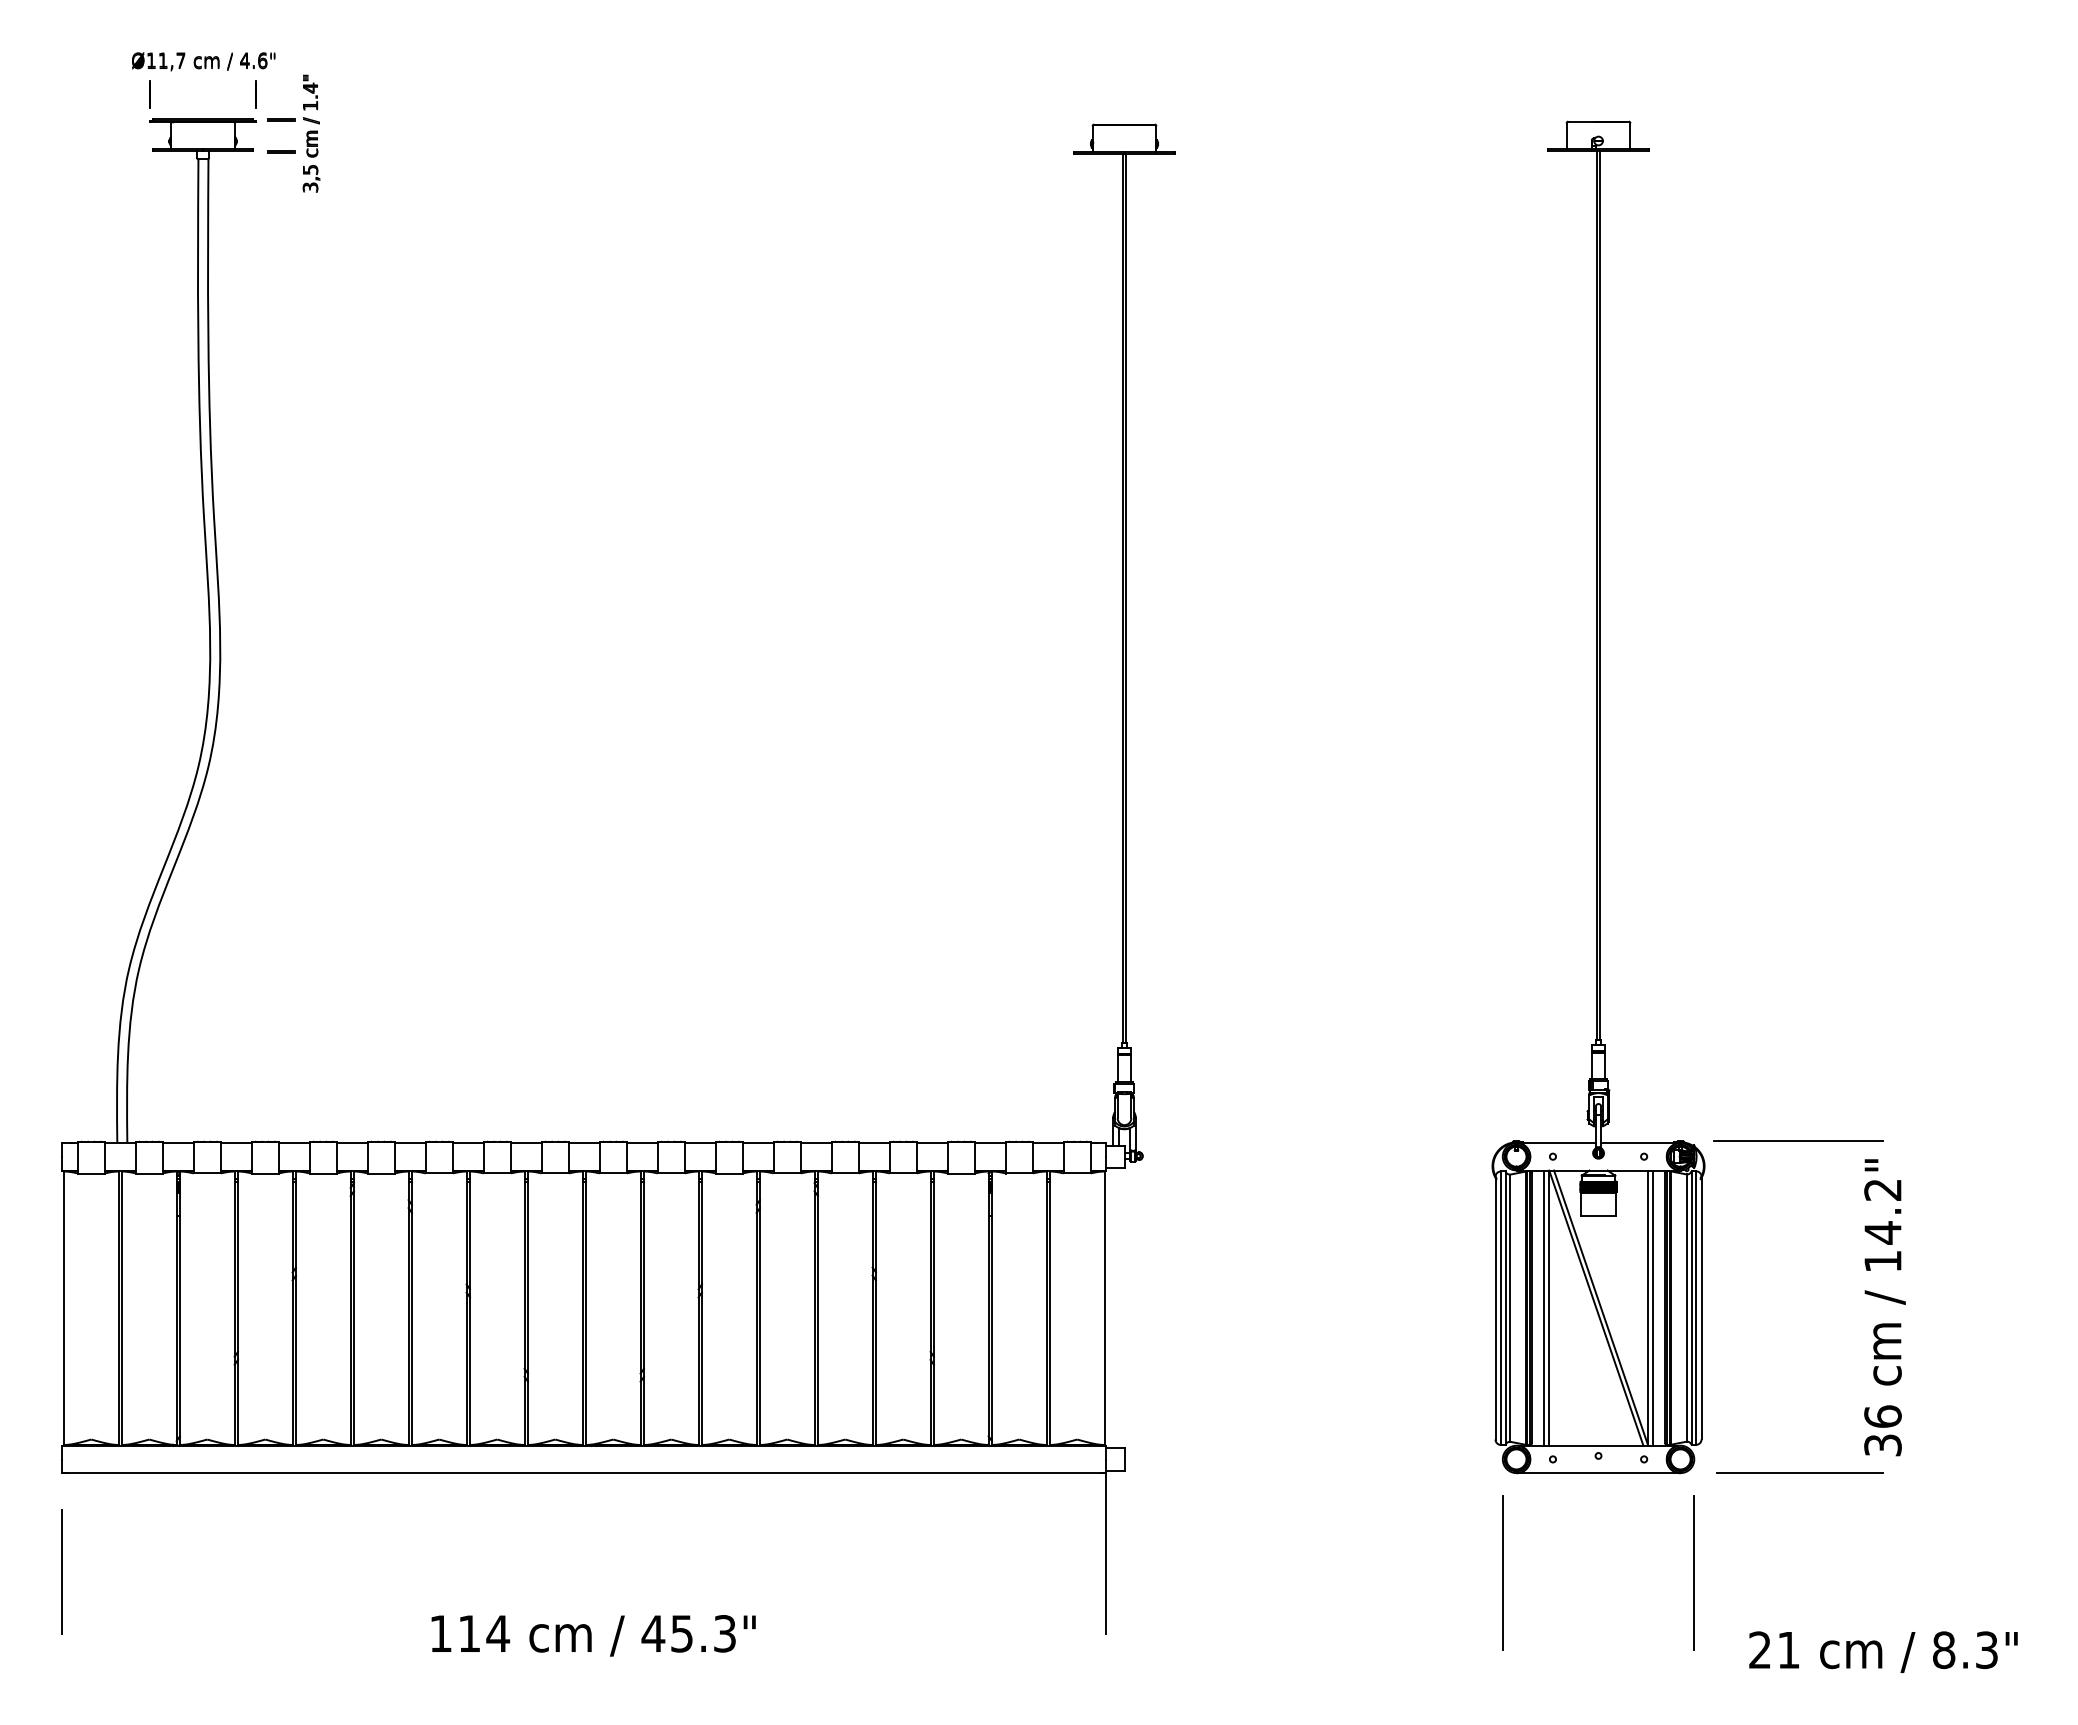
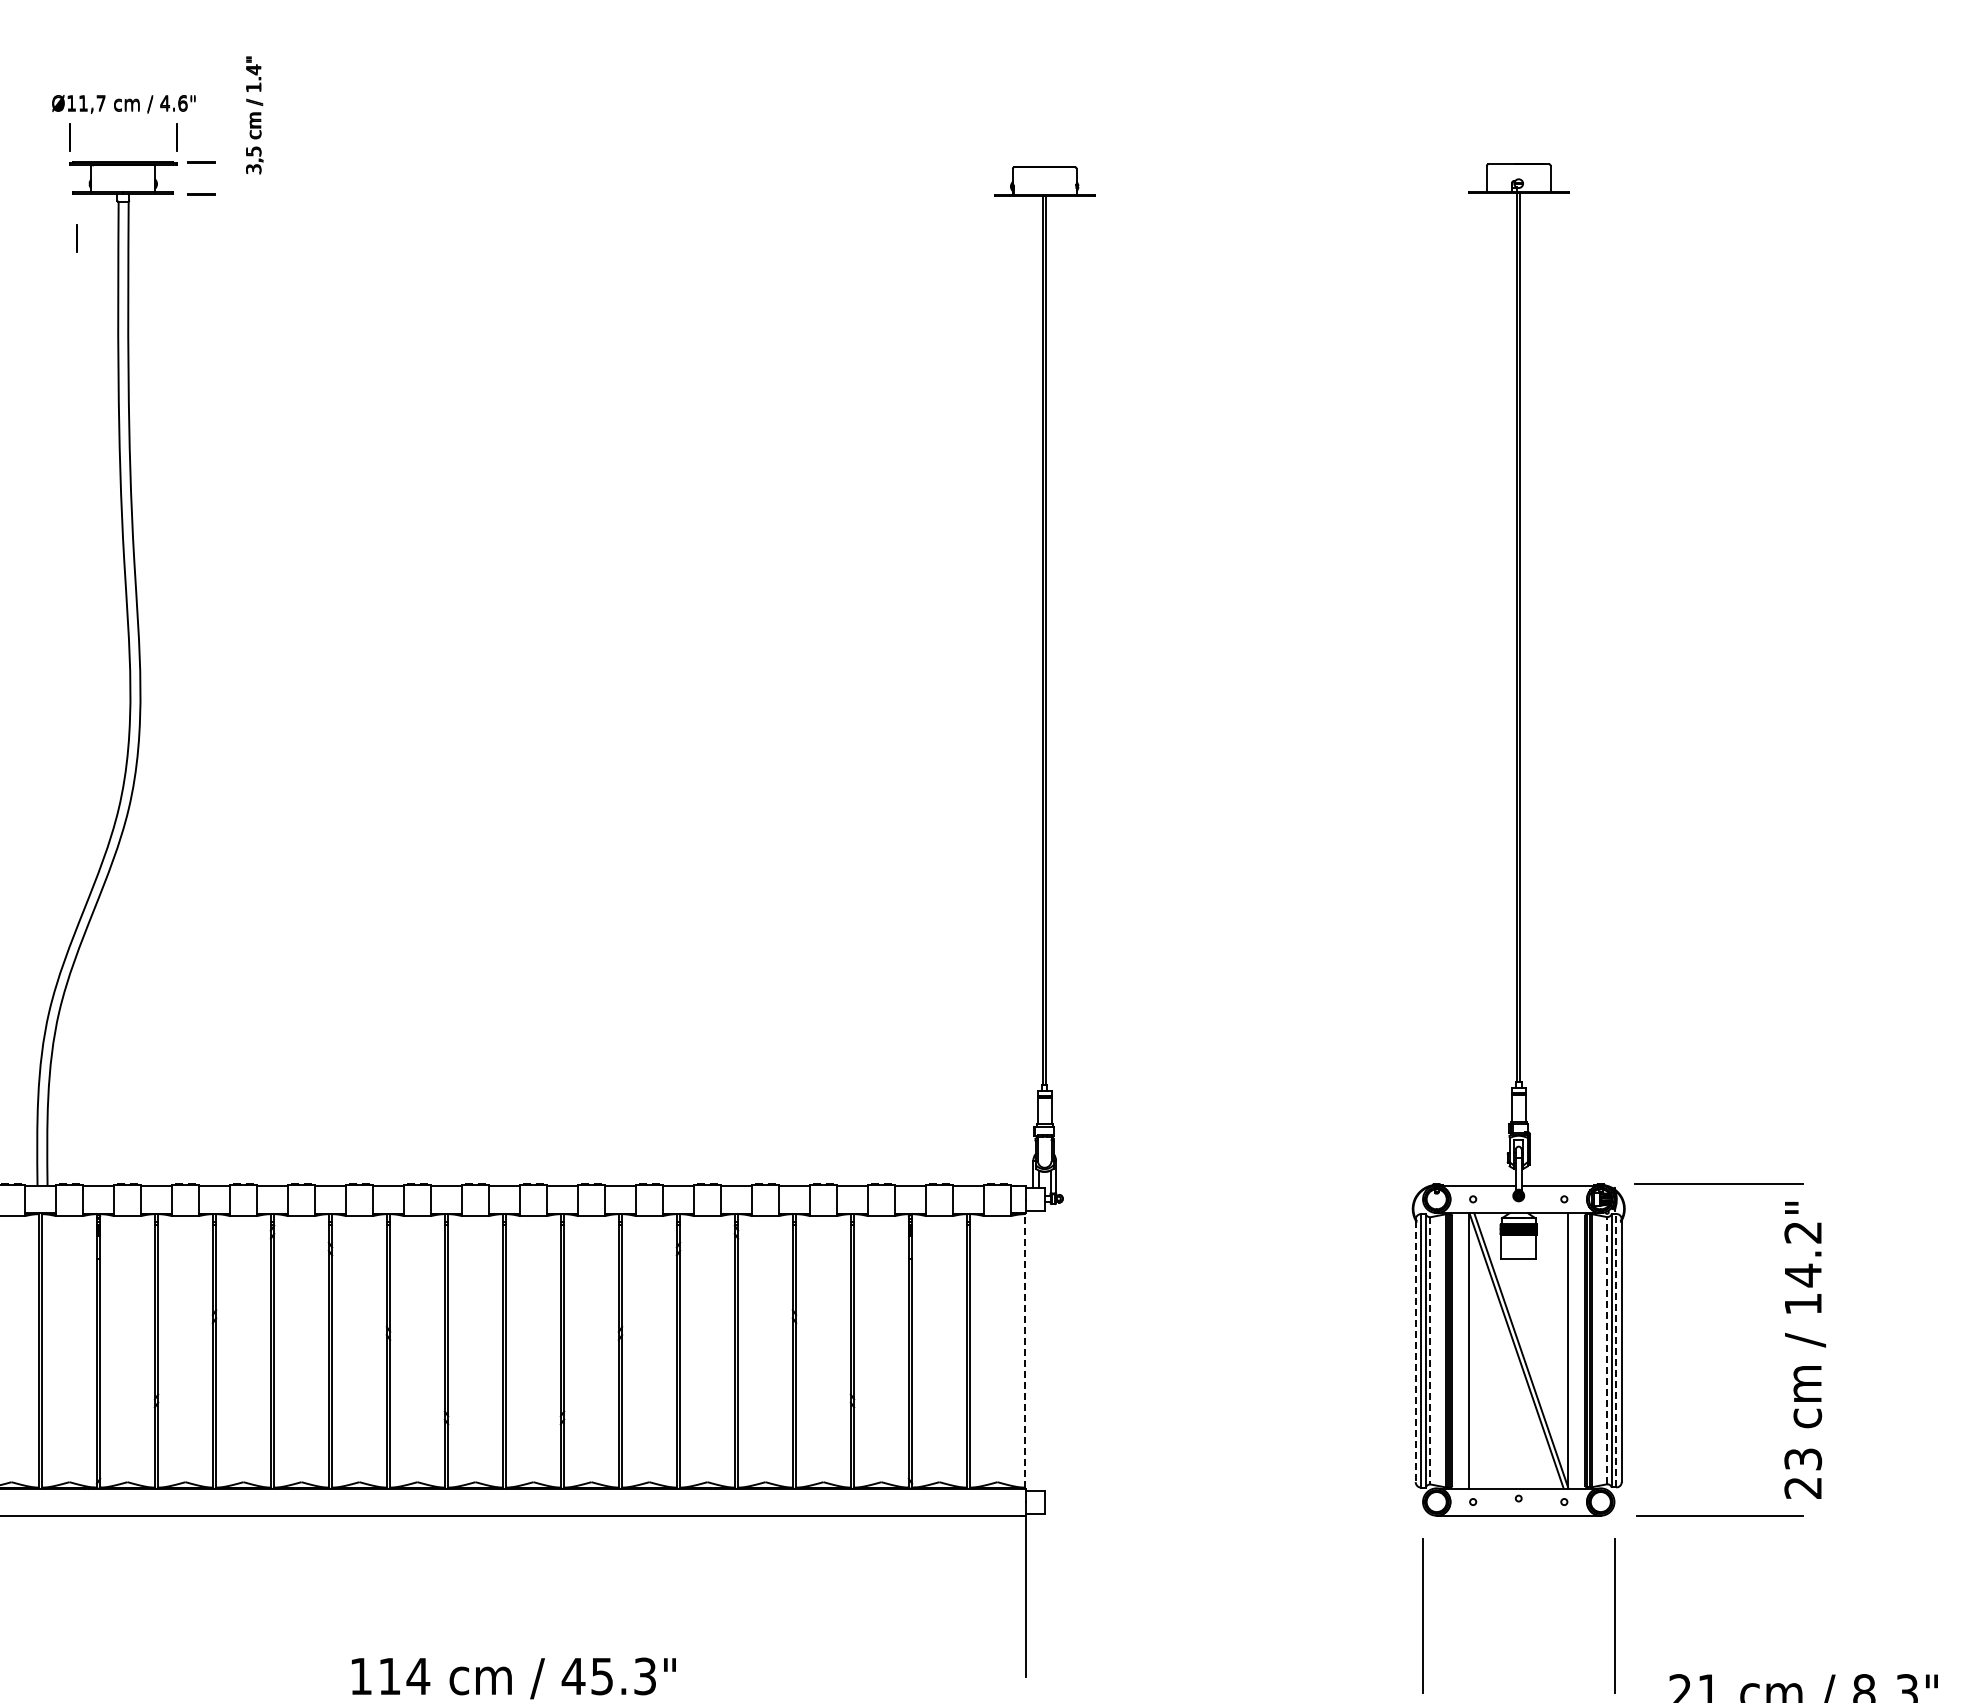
text: (311, 133) -> (254, 115), moved
line: (156, 195) -> (76, 238), added
line: (1544, 1307) -> (1464, 1350), removed
line: (1652, 1307) -> (1572, 1350), removed
line: (1104, 1308) -> (1024, 1351), solid -> dashed
line: (1495, 1308) -> (1415, 1351), solid -> dashed
line: (1510, 1308) -> (1430, 1351), solid -> dashed
line: (1686, 1308) -> (1606, 1351), solid -> dashed
line: (1696, 1308) -> (1616, 1351), solid -> dashed
text: (1882, 1430) -> (1802, 1473), 36 -> 23

